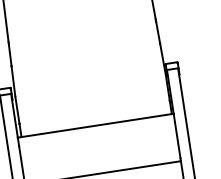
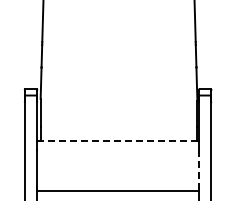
line: (96, 125) -> (118, 141), solid -> dashed
line: (177, 139) -> (199, 168), solid -> dashed

